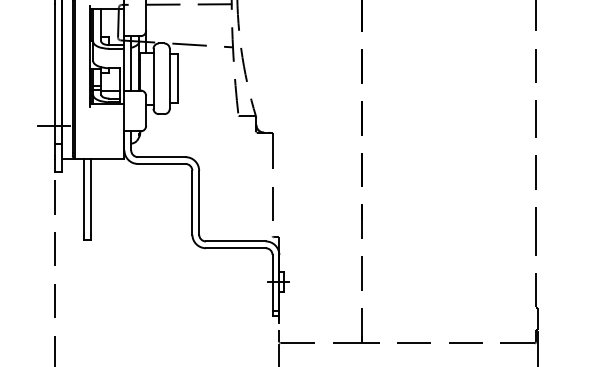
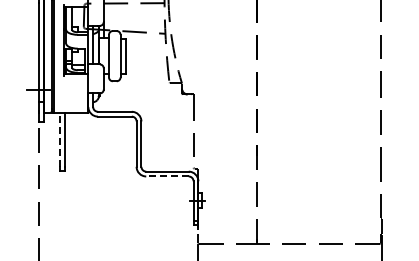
line: (83, 196) -> (59, 139), solid -> dashed
line: (235, 248) -> (167, 176), solid -> dashed

